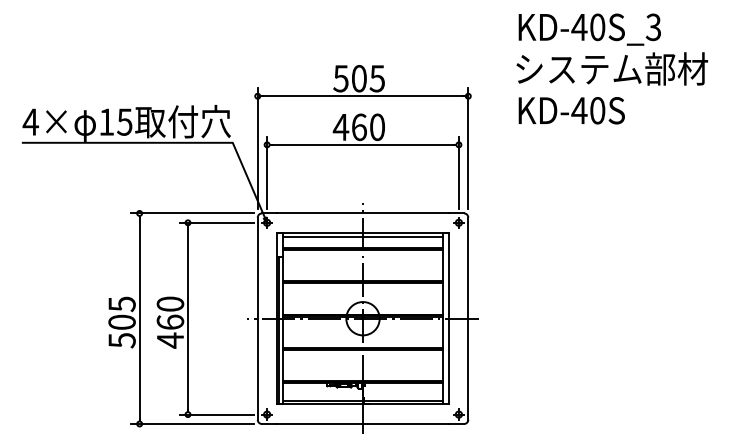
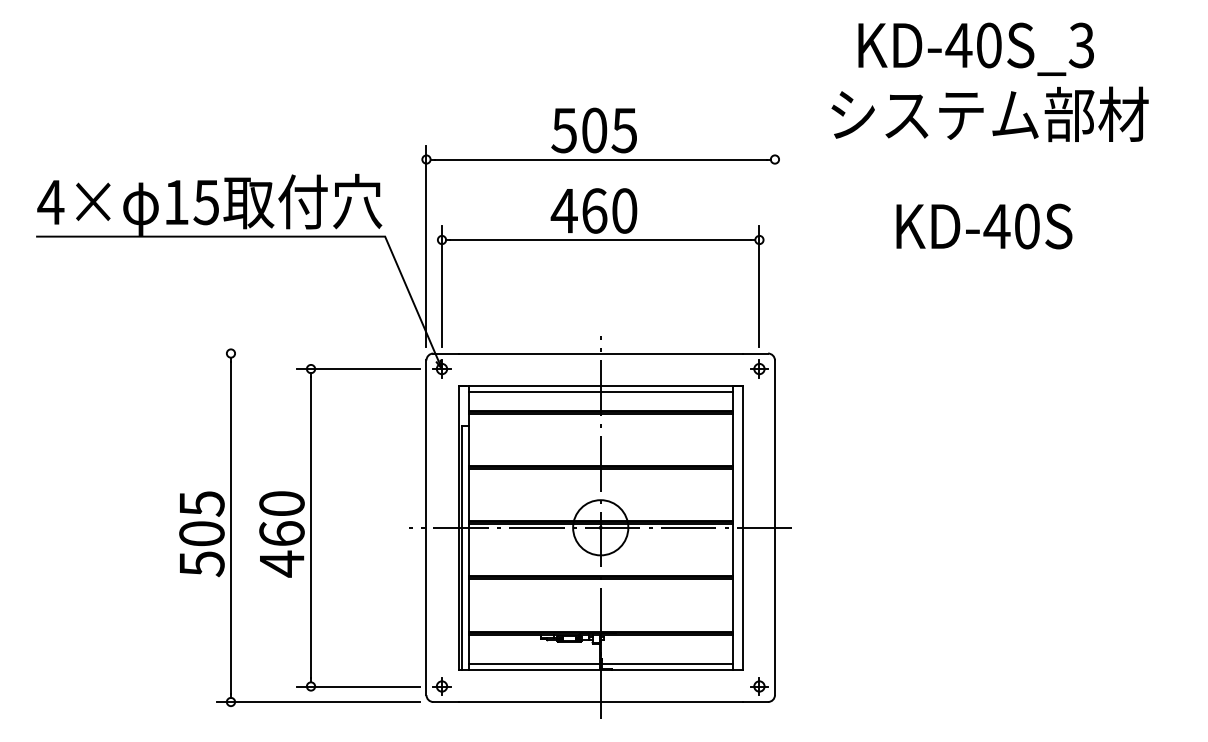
text: (611, 68) -> (988, 113), moved
text: (571, 110) -> (983, 226), moved
line: (468, 148) -> (775, 246), removed
line: (192, 213) -> (318, 353), removed

